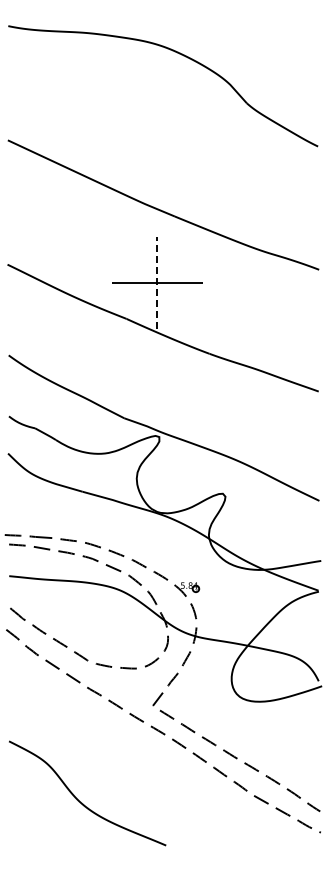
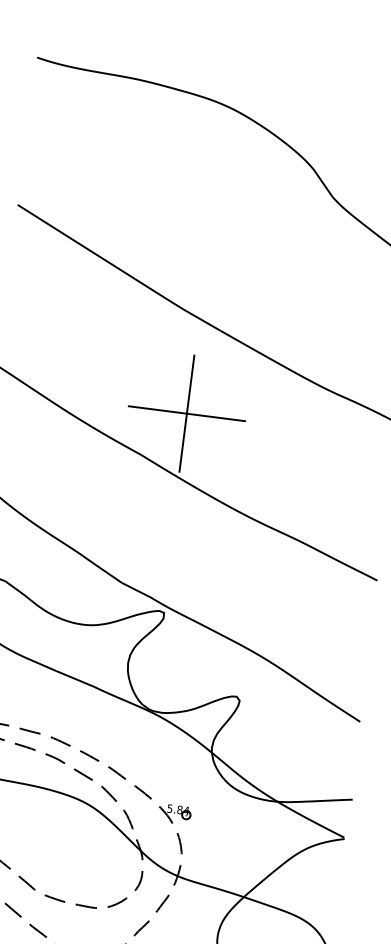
line: (157, 282) -> (187, 413), dashed -> solid

